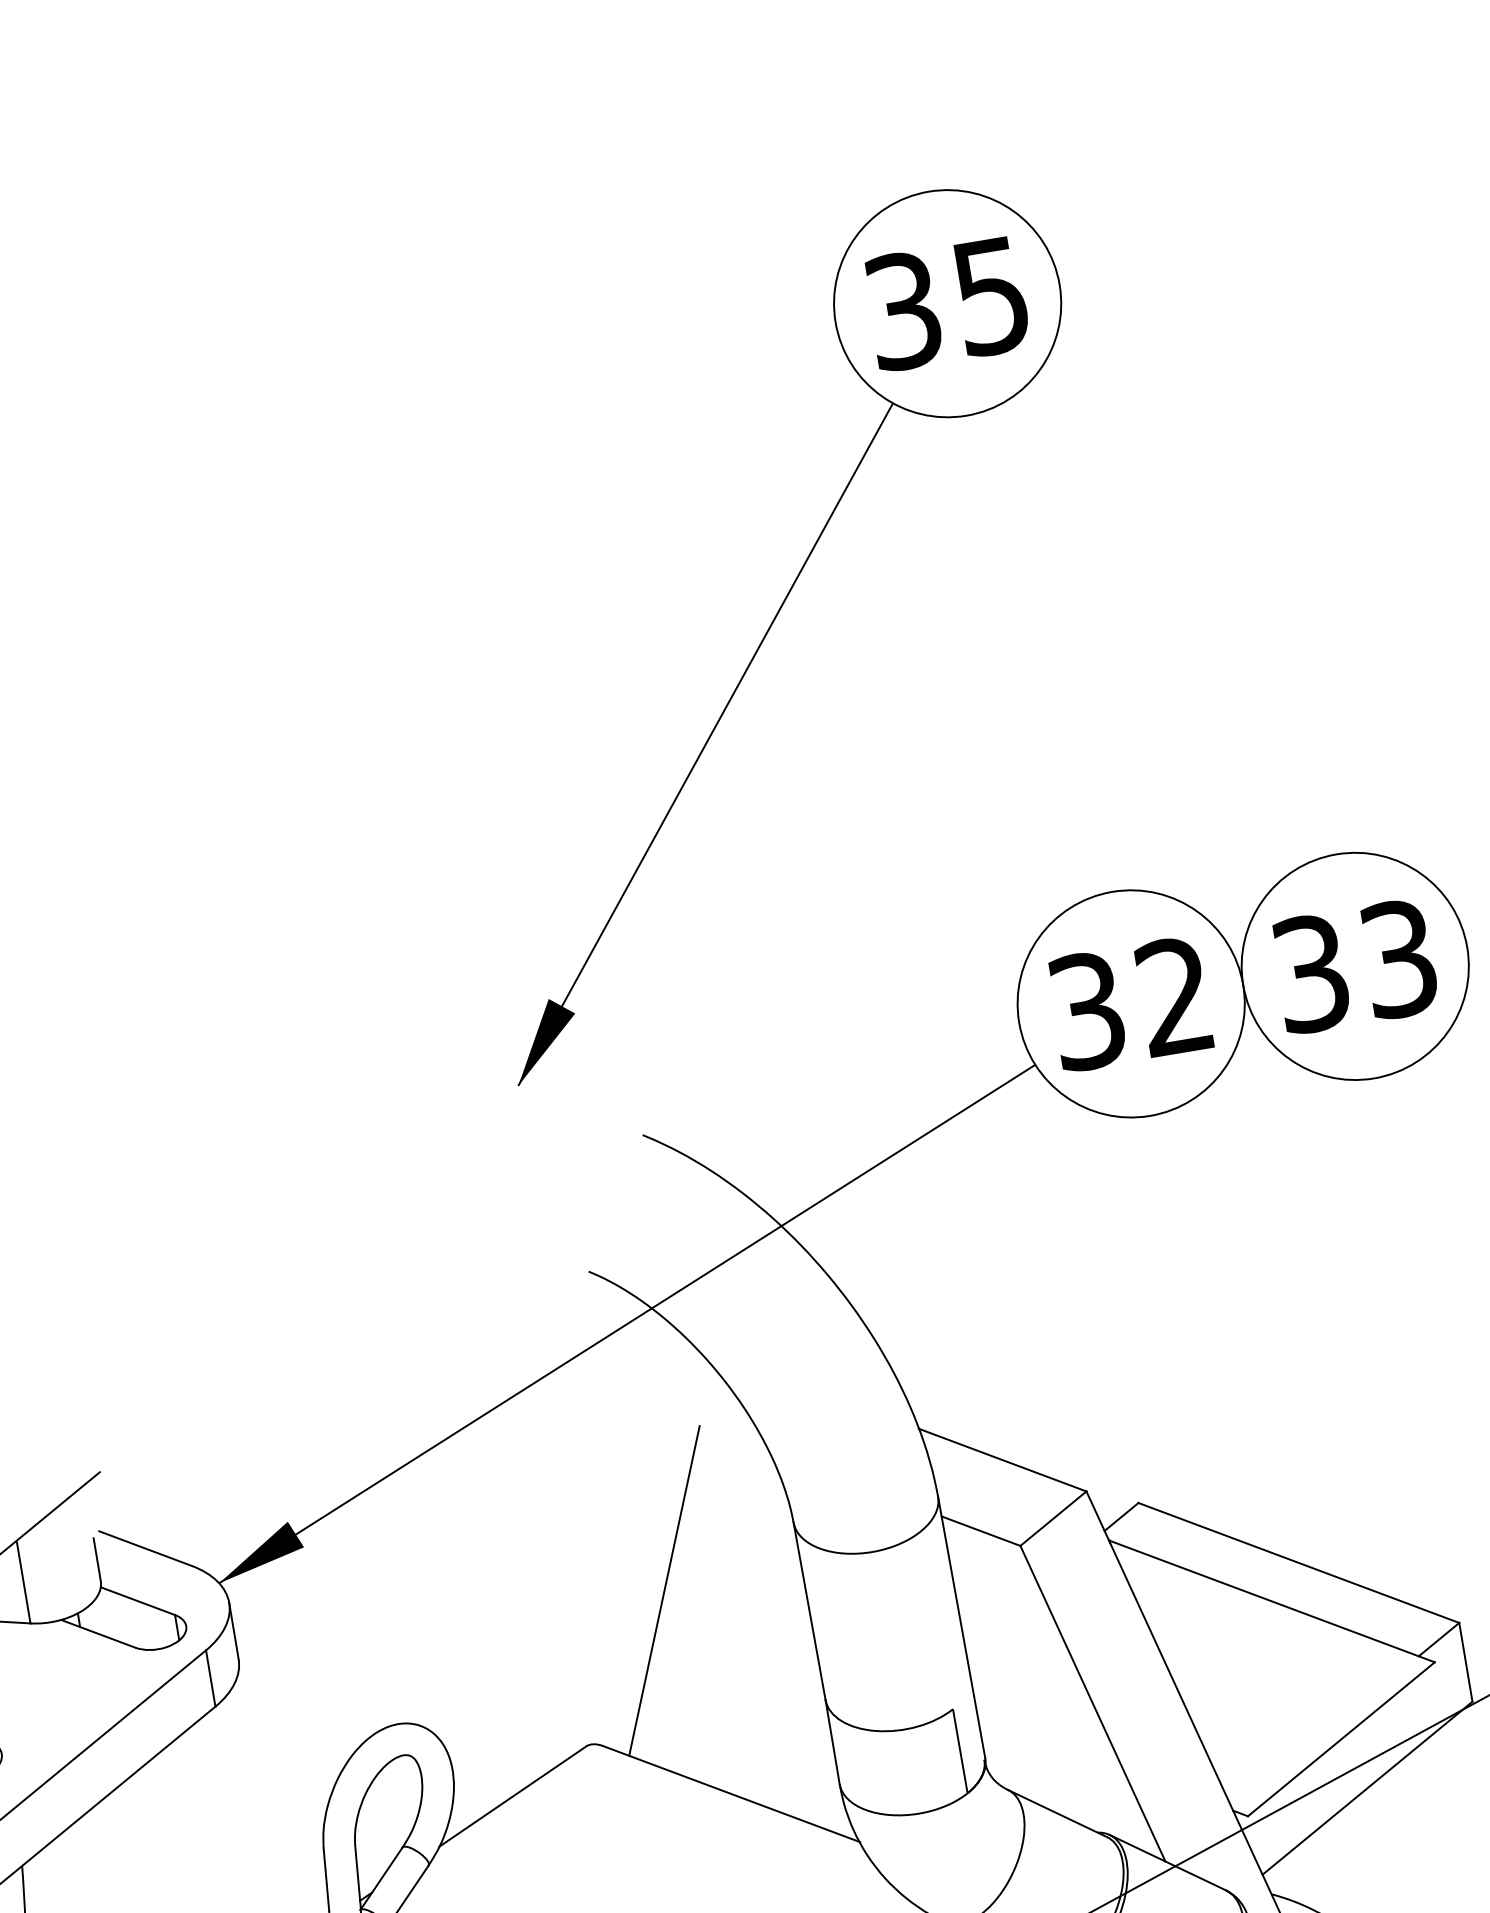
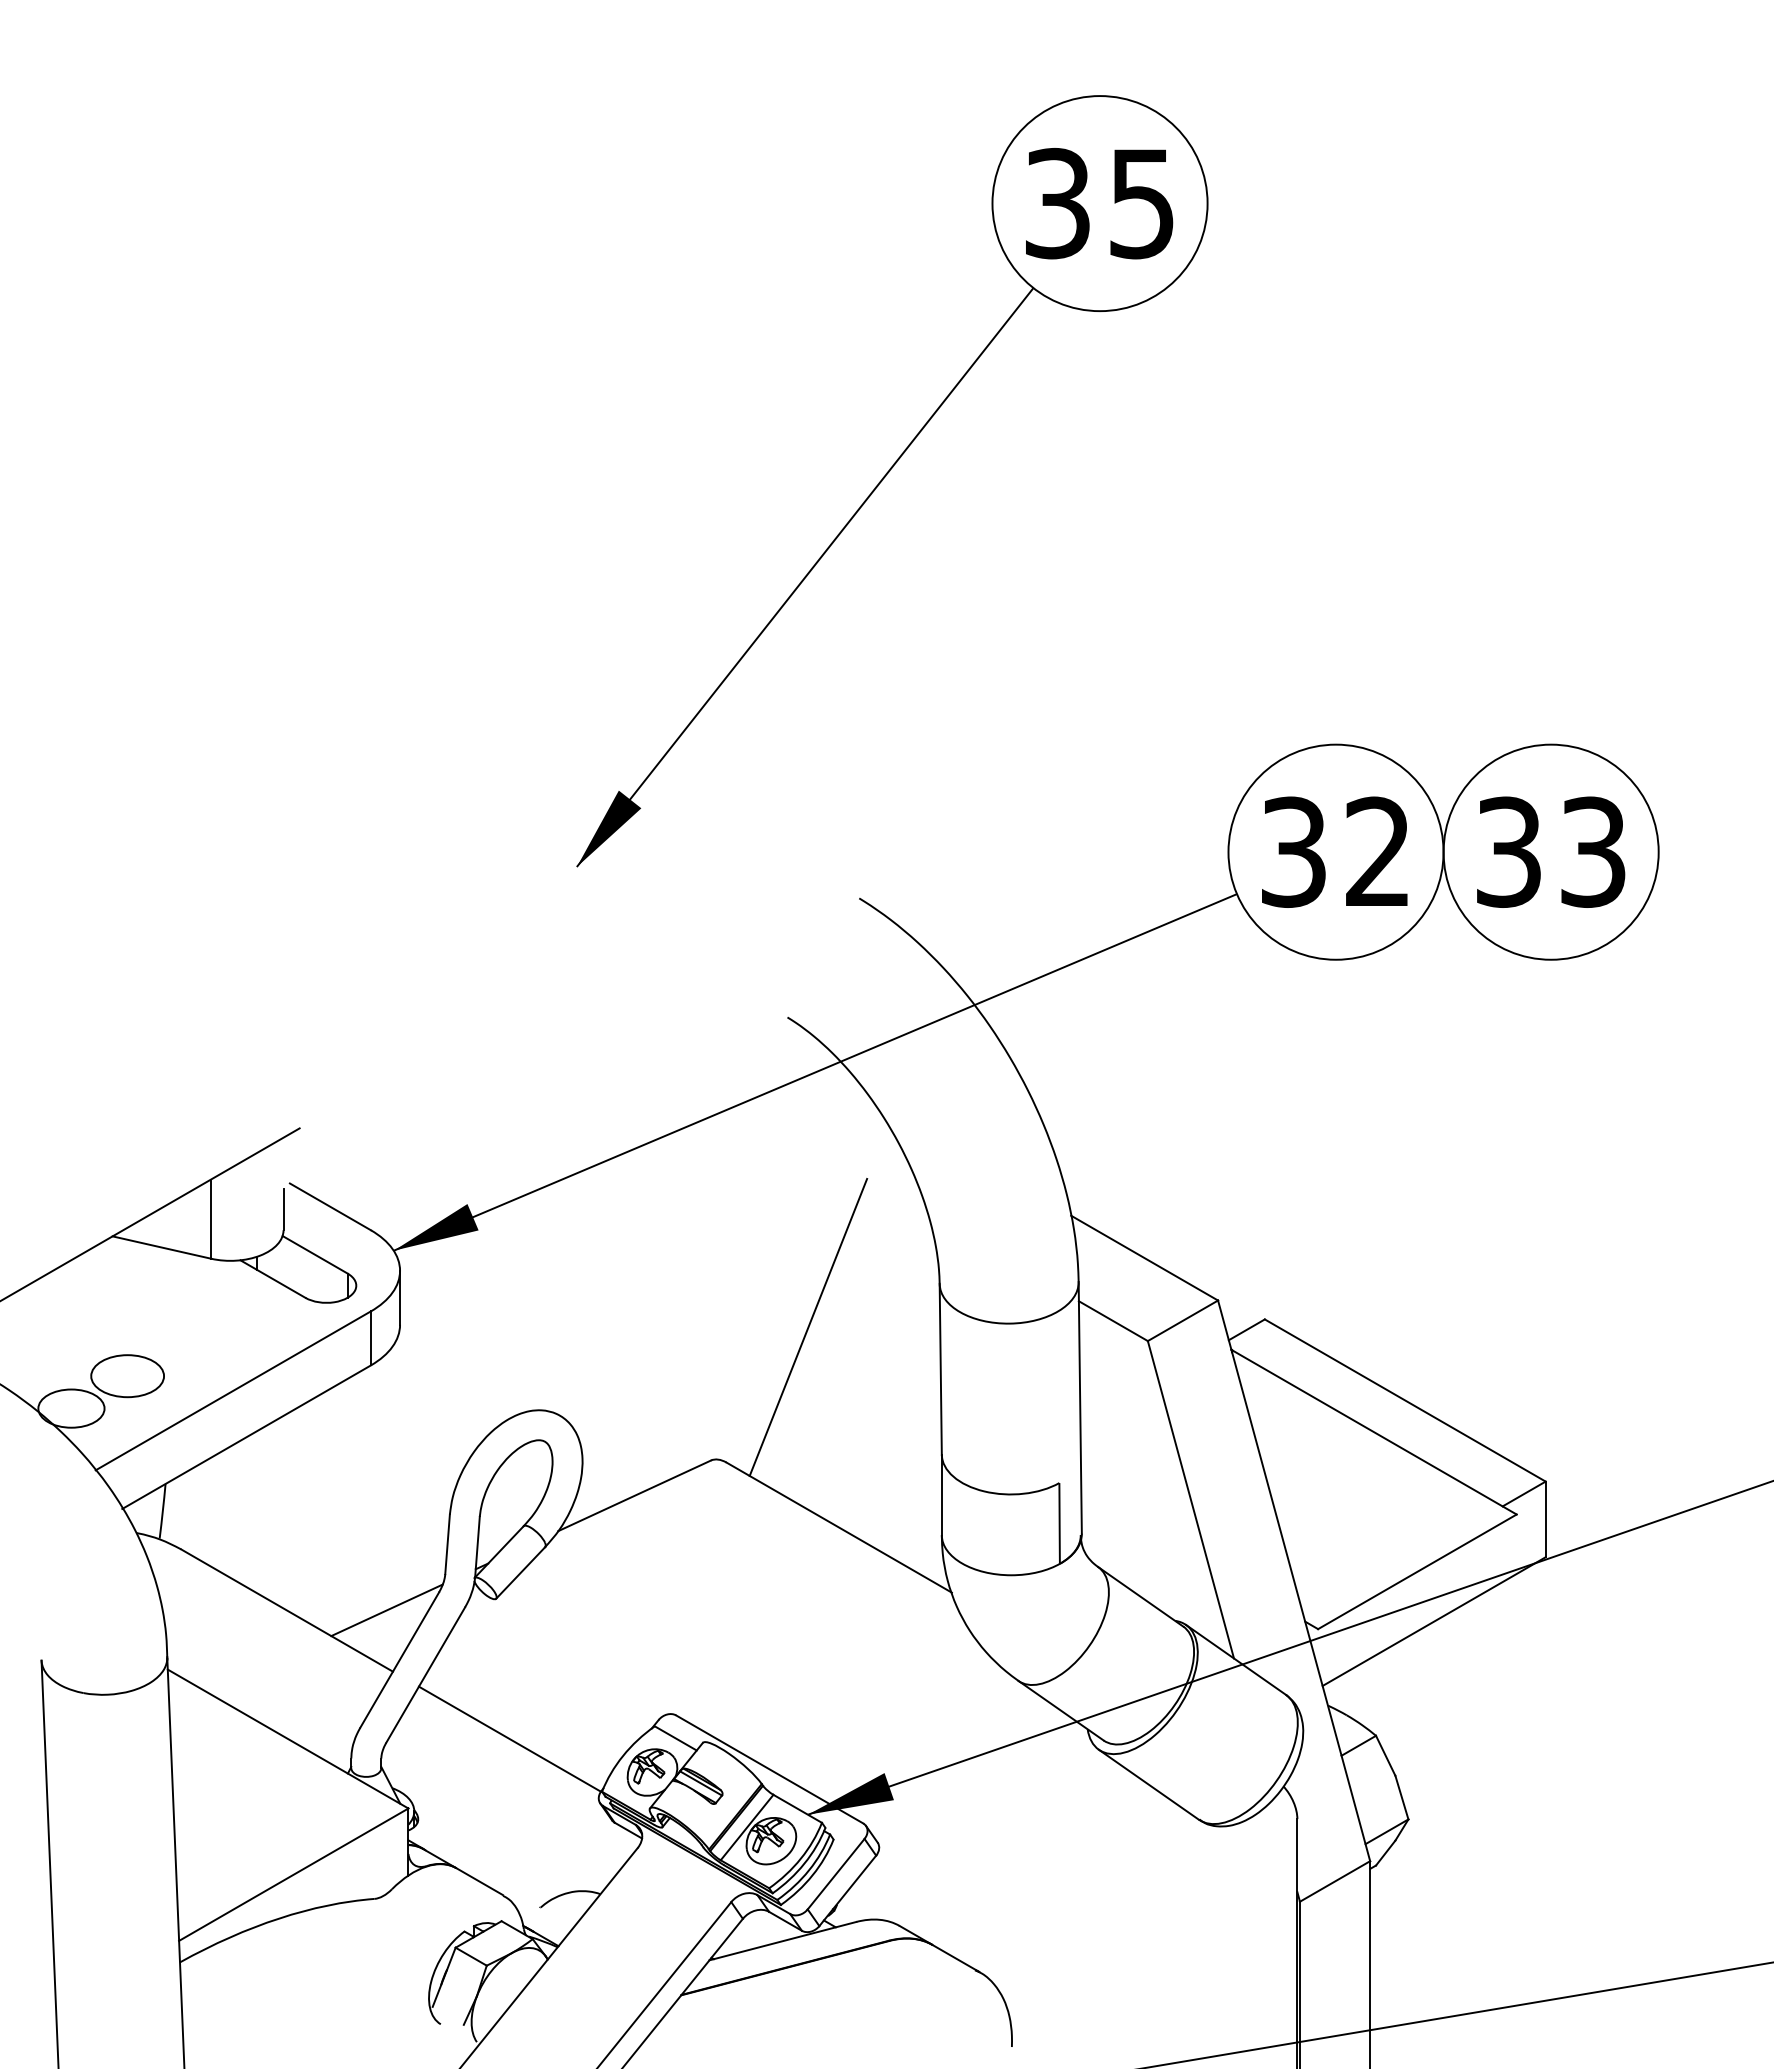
part: (772, 625) -> (886, 476), moved

